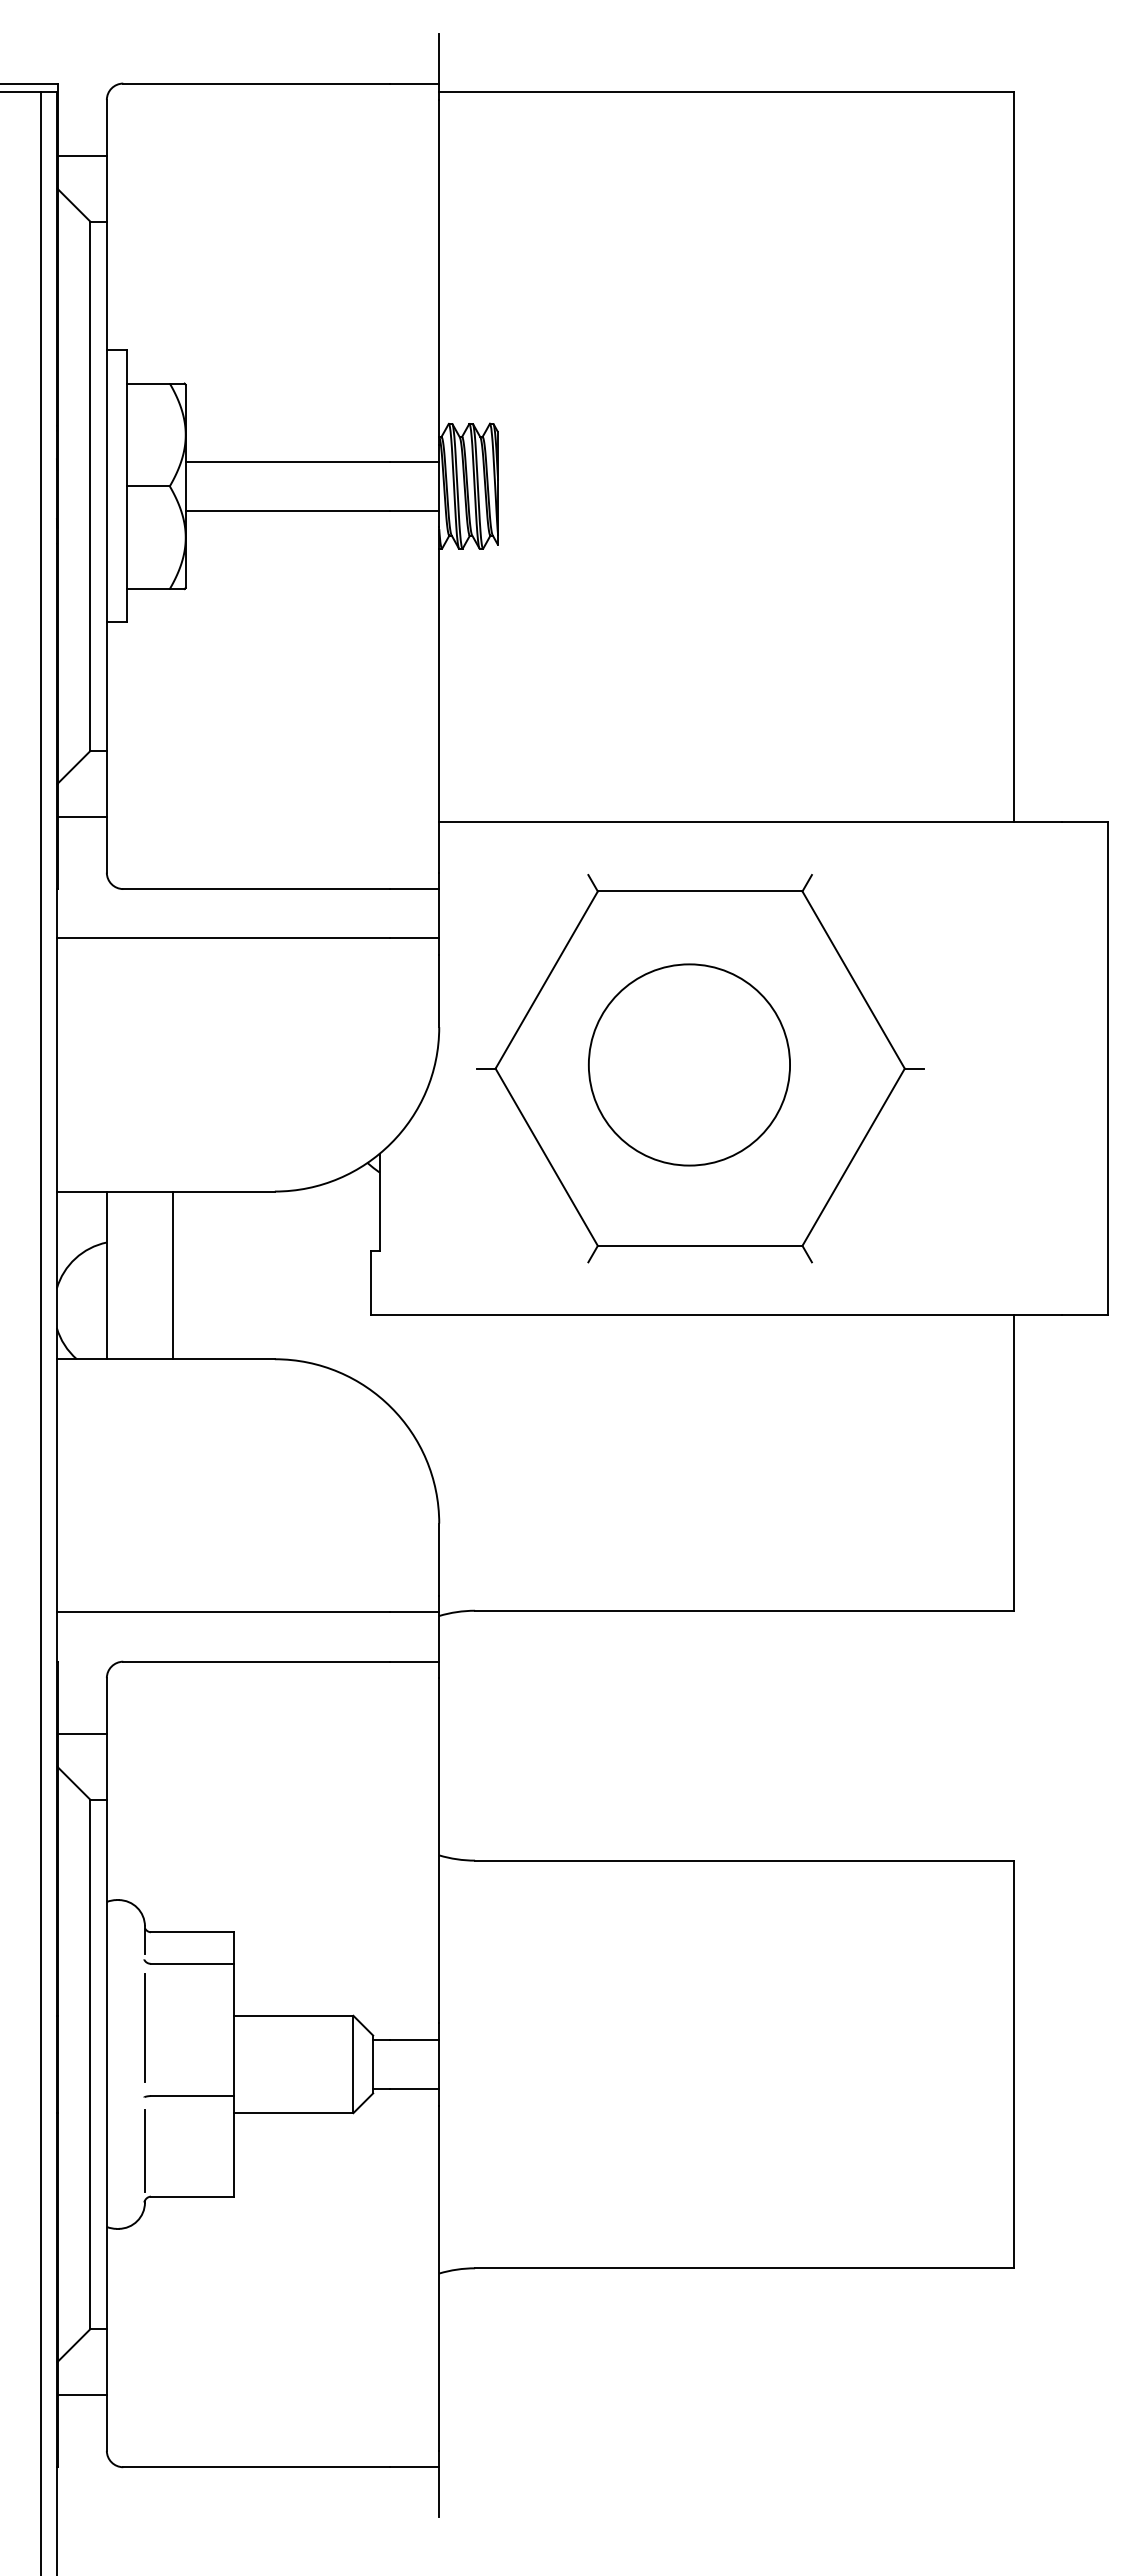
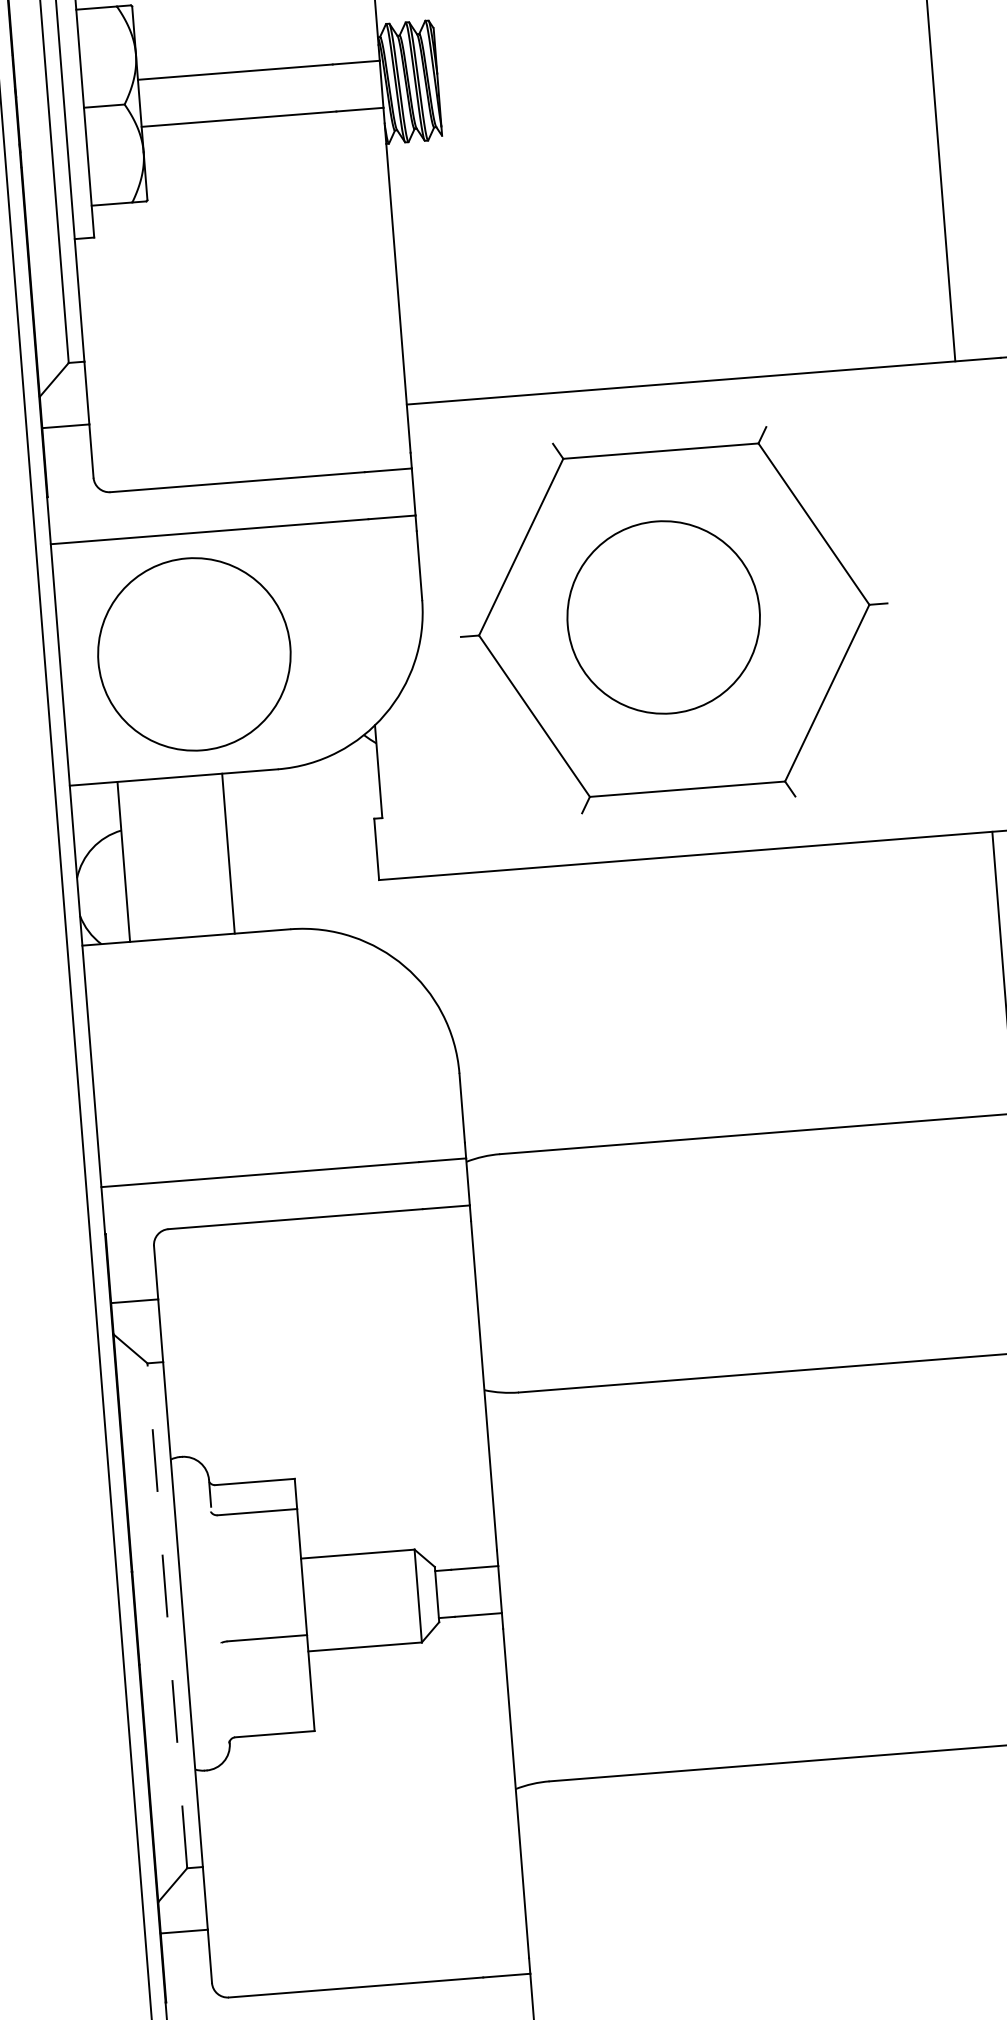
circle: (197, 1064) -> (194, 653), added
line: (172, 1275) -> (228, 853), moved
line: (144, 2027) -> (216, 1576), removed
line: (90, 2064) -> (167, 1615), solid -> dashed
line: (144, 2150) -> (225, 1693), removed

